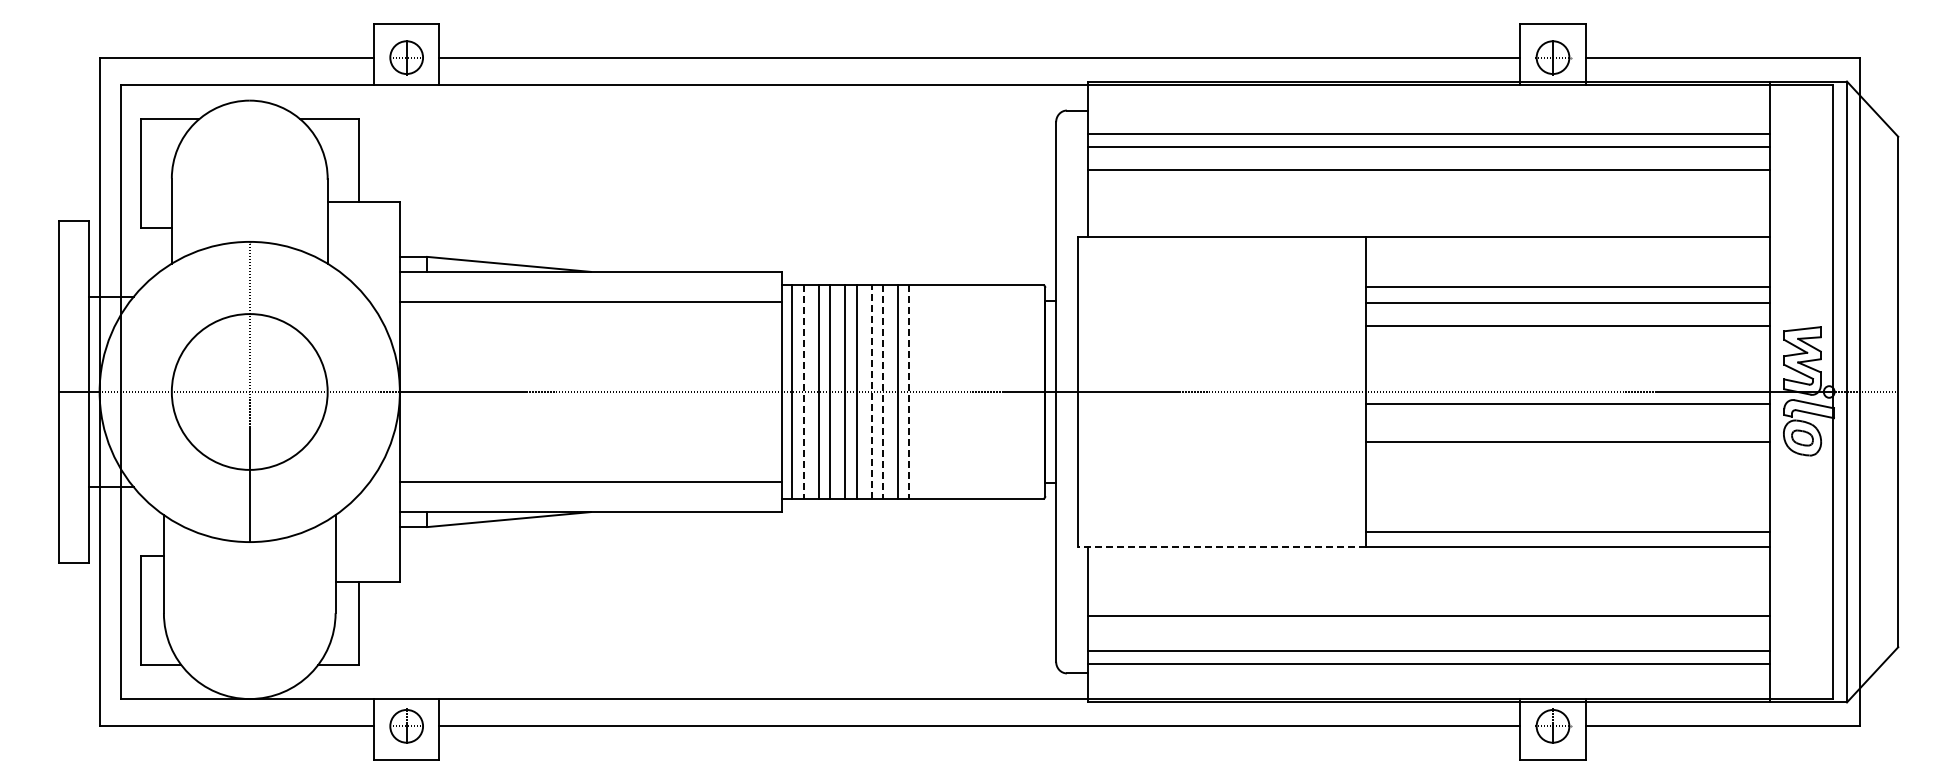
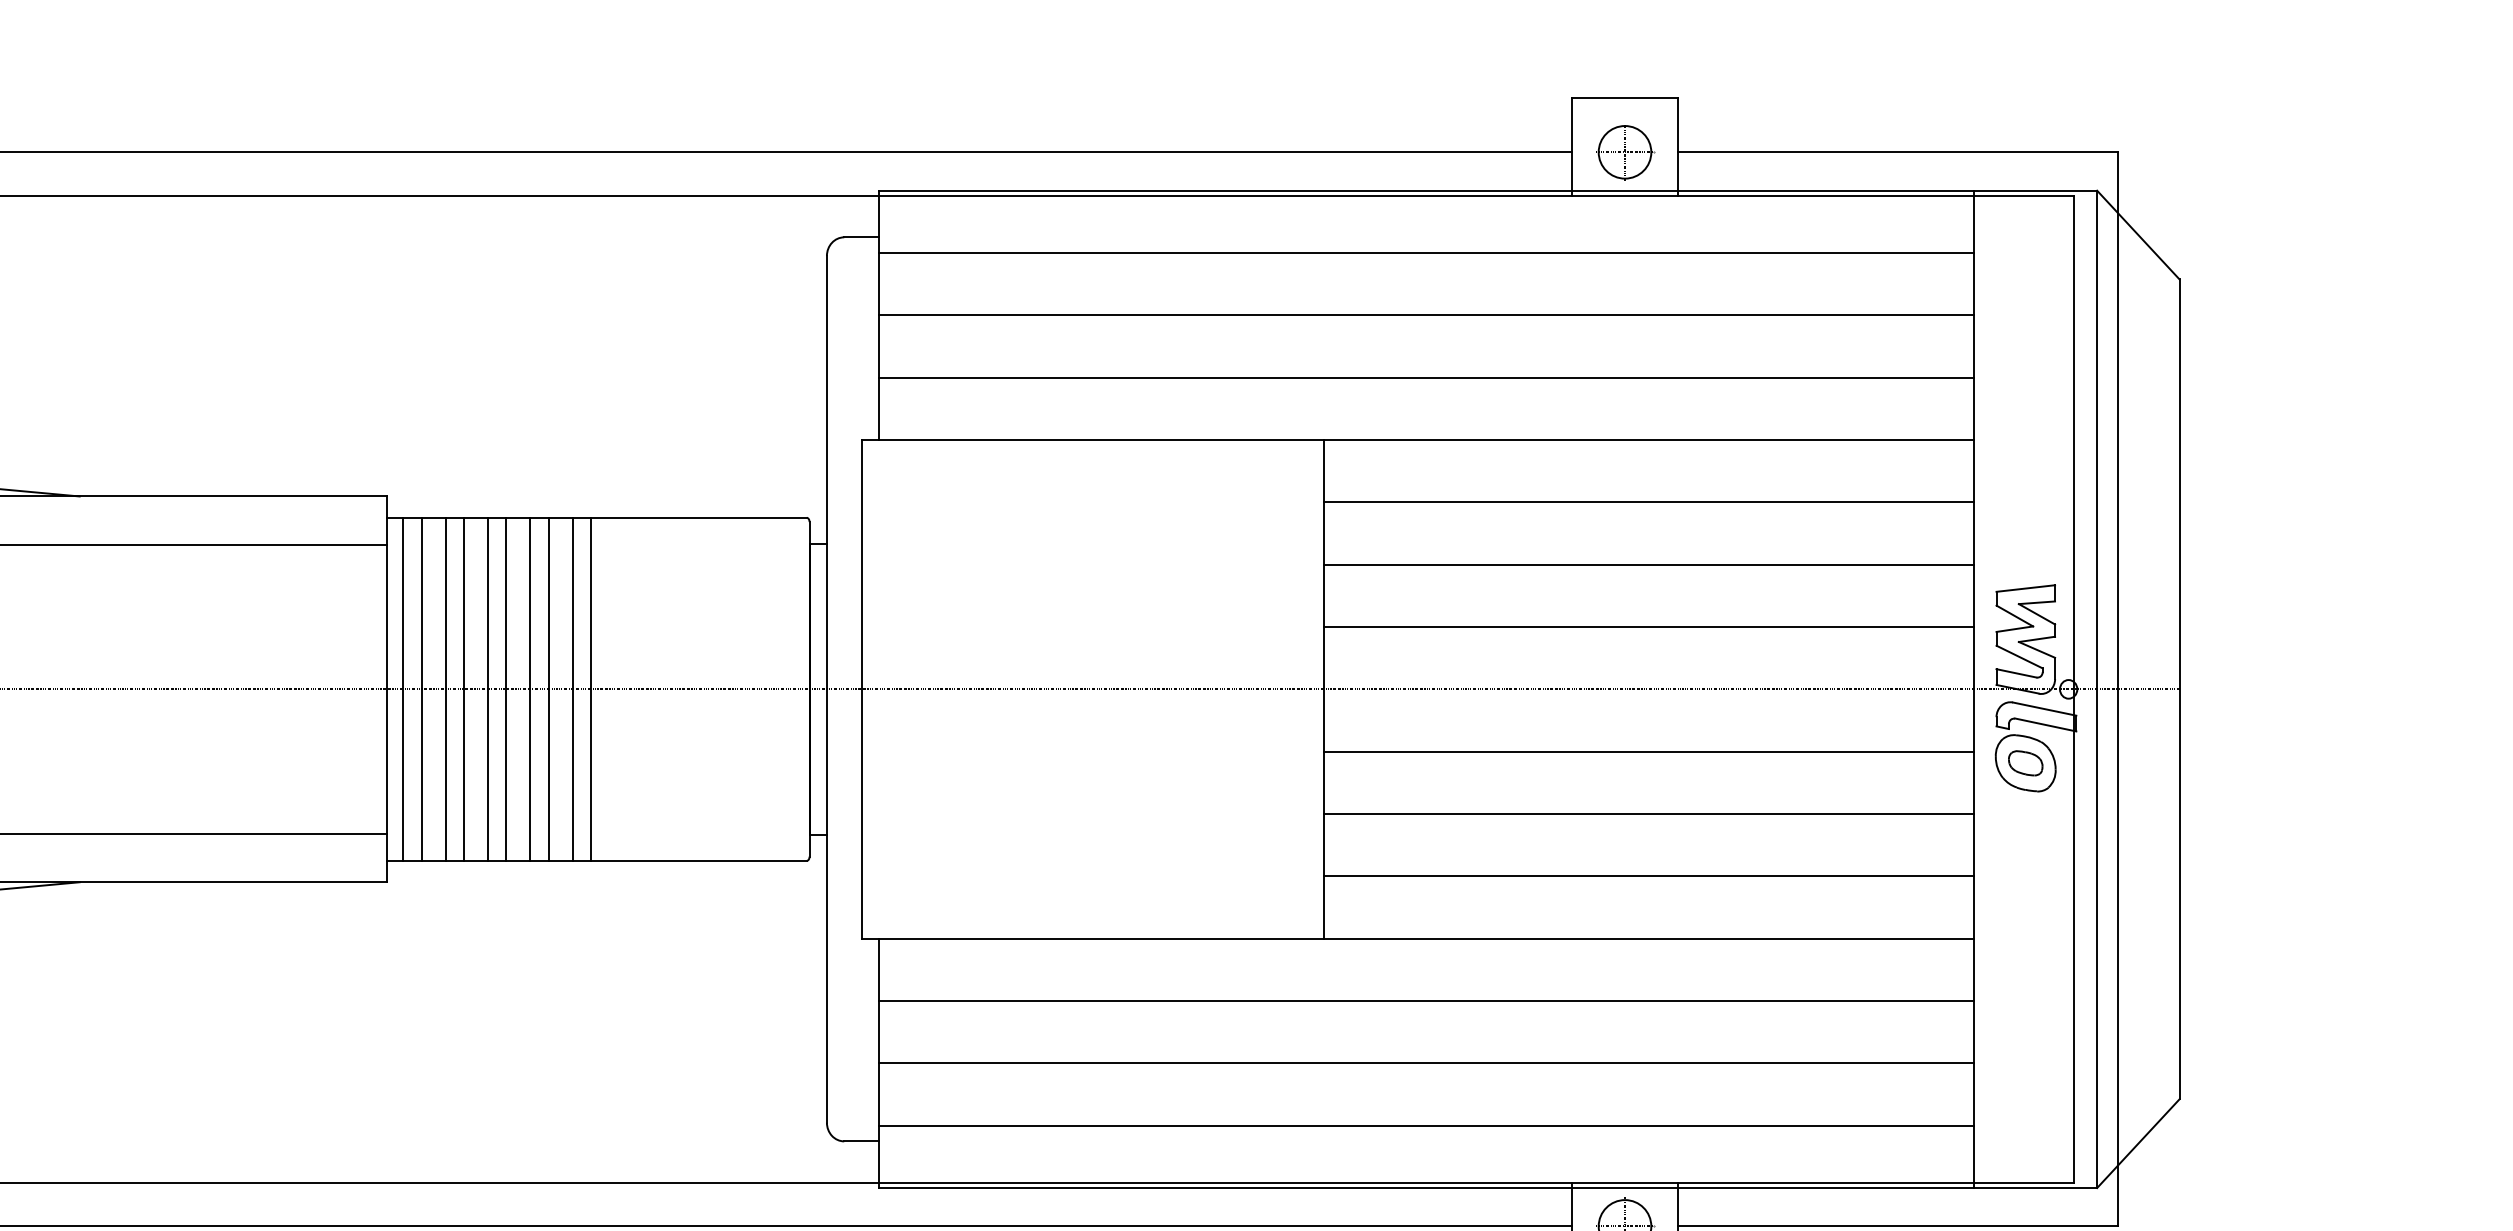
line: (1429, 134) -> (1426, 315), moved
line: (1429, 147) -> (1426, 253), moved
line: (1429, 169) -> (1426, 376), moved
line: (1567, 287) -> (1648, 564), moved
line: (1567, 302) -> (1648, 502), moved
line: (1567, 326) -> (1648, 627), moved
line: (803, 392) -> (421, 690), dashed -> solid
line: (871, 392) -> (530, 690), dashed -> solid
line: (882, 392) -> (548, 690), dashed -> solid
line: (909, 392) -> (591, 690), dashed -> solid
line: (1567, 403) -> (1648, 751), moved
line: (1567, 441) -> (1648, 813), moved
line: (1567, 532) -> (1648, 876), moved
line: (1221, 547) -> (1092, 939), dashed -> solid
line: (1429, 616) -> (1426, 1001), moved
line: (1429, 650) -> (1426, 1062), moved

